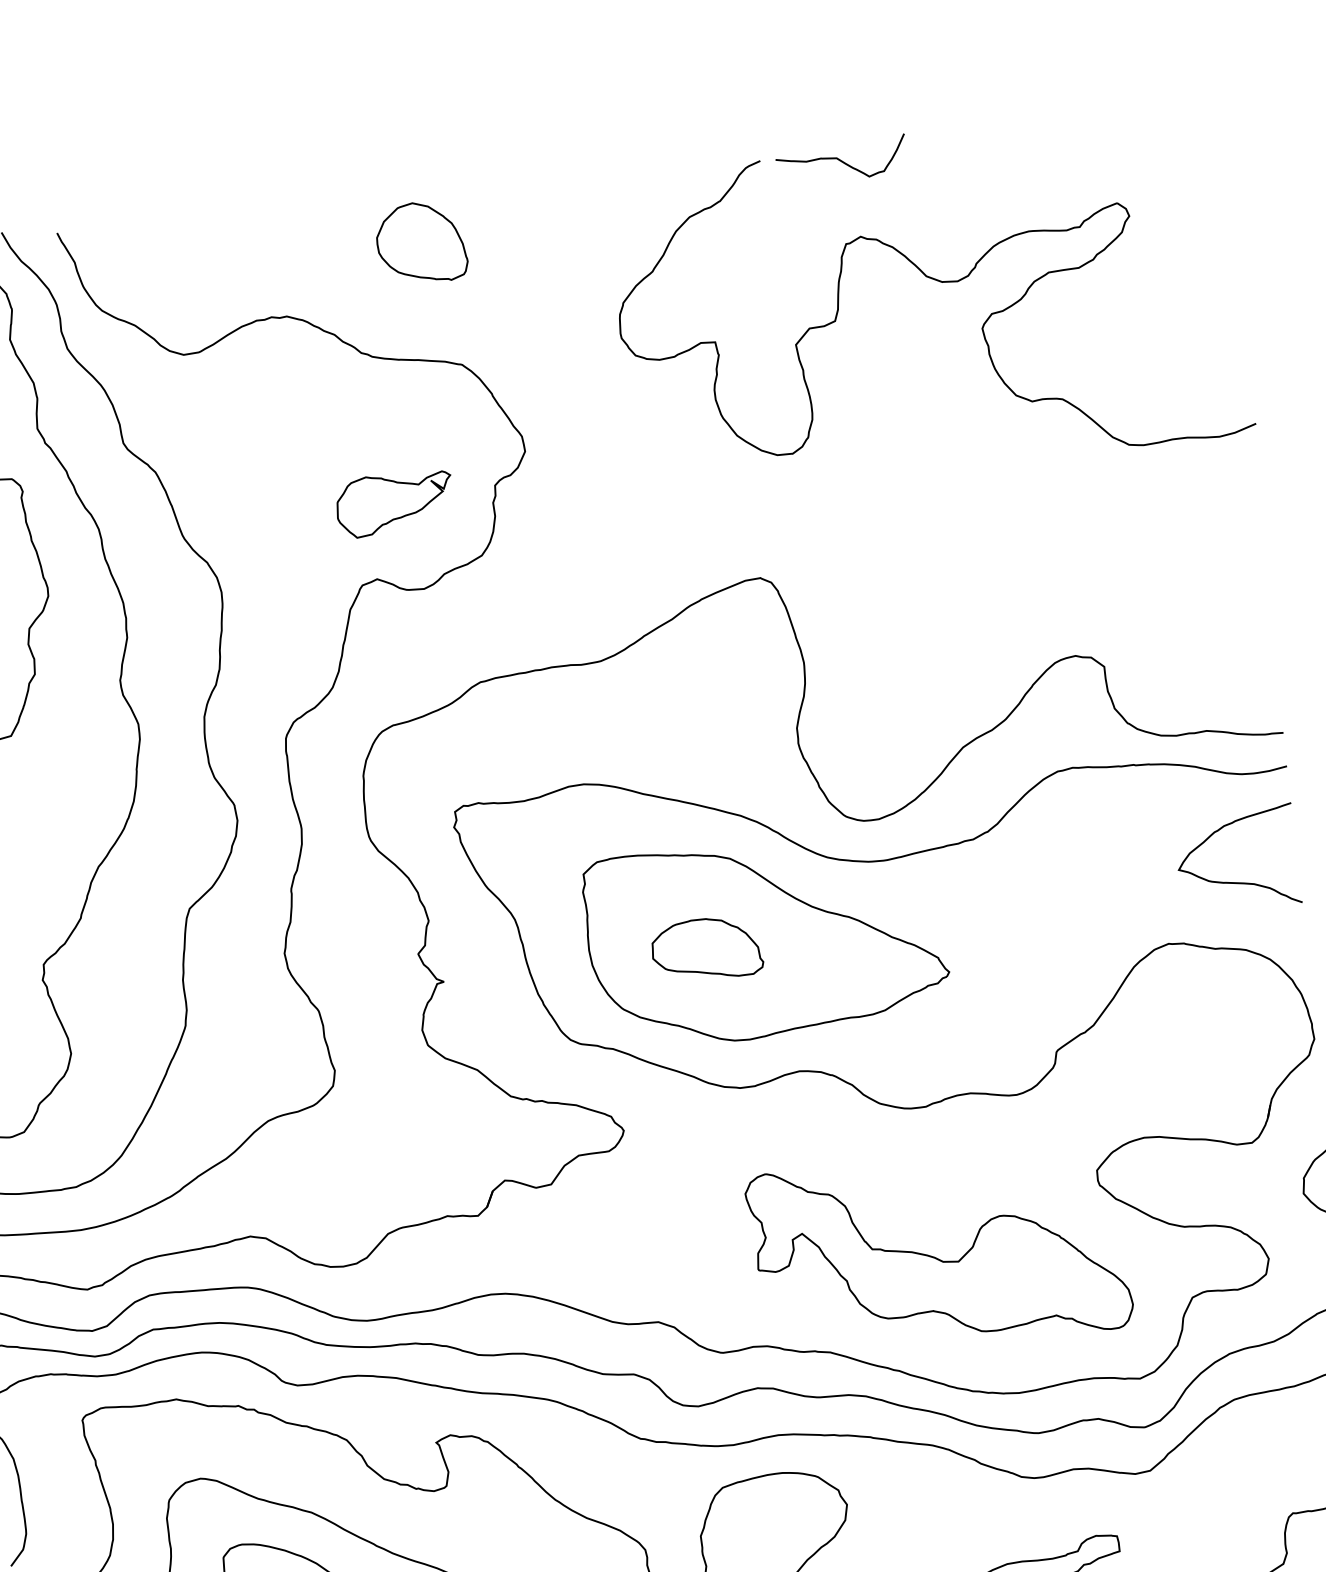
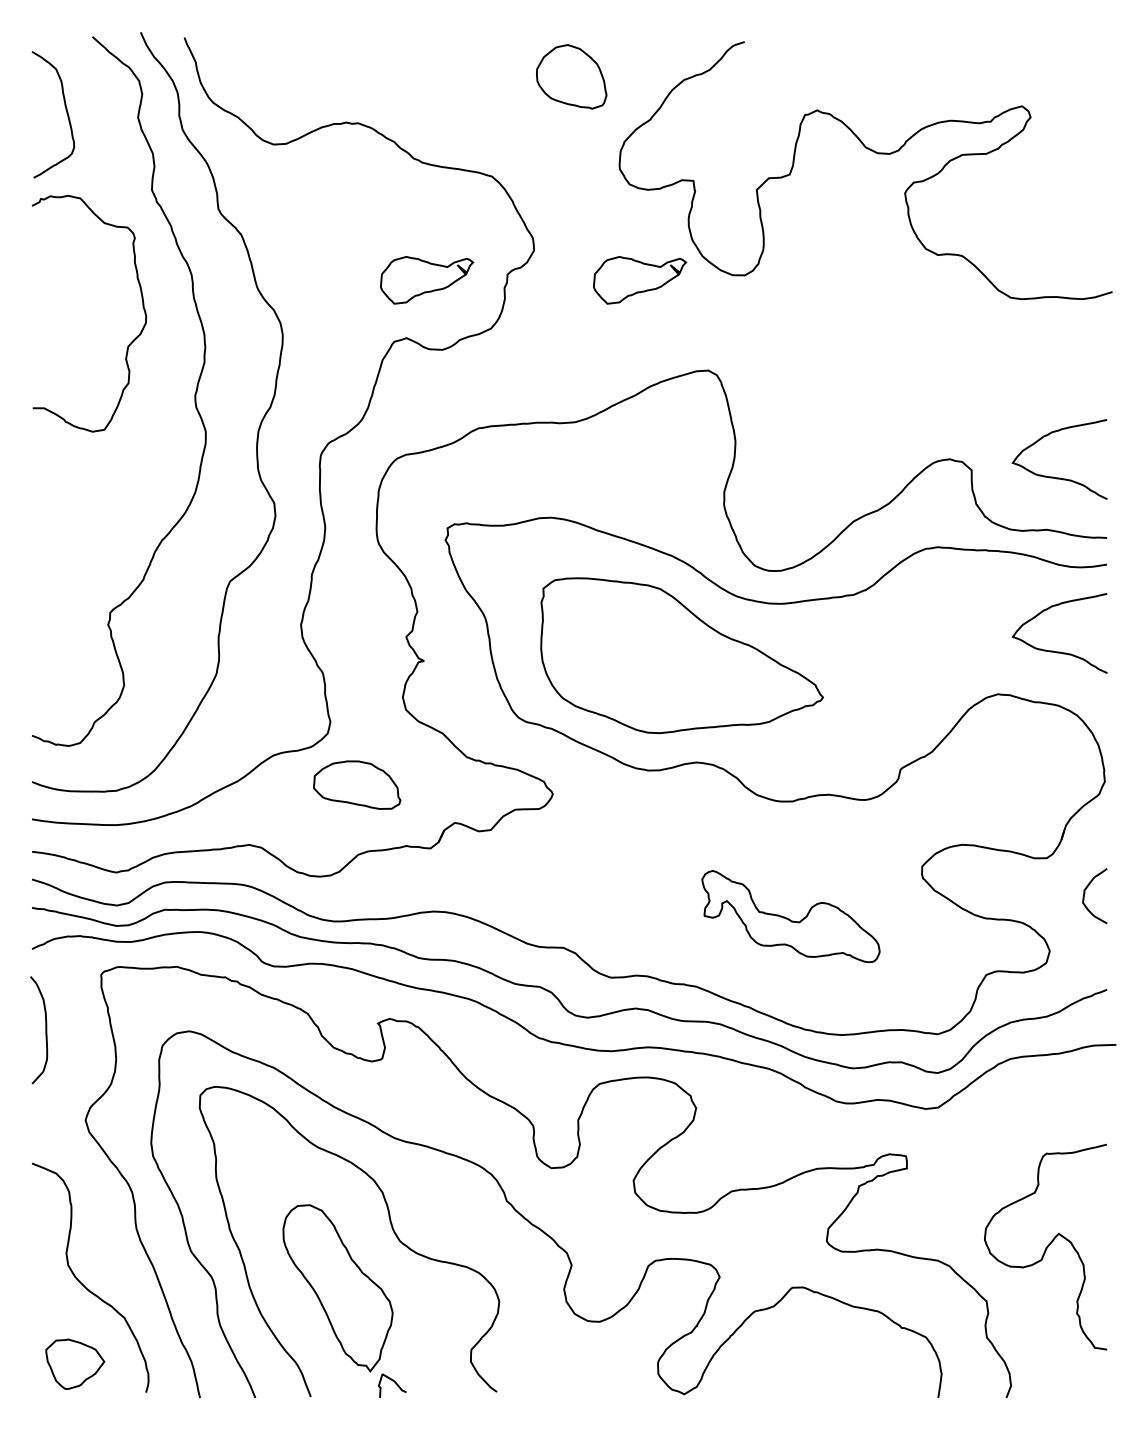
curve: (841, 160) -> (808, 48), removed
part: (421, 242) -> (571, 76), moved
part: (662, 474) -> (640, 280), added
curve: (1215, 663) -> (1059, 477), added
part: (707, 948) -> (357, 784), moved
part: (938, 1251) -> (790, 916), size x0.6

